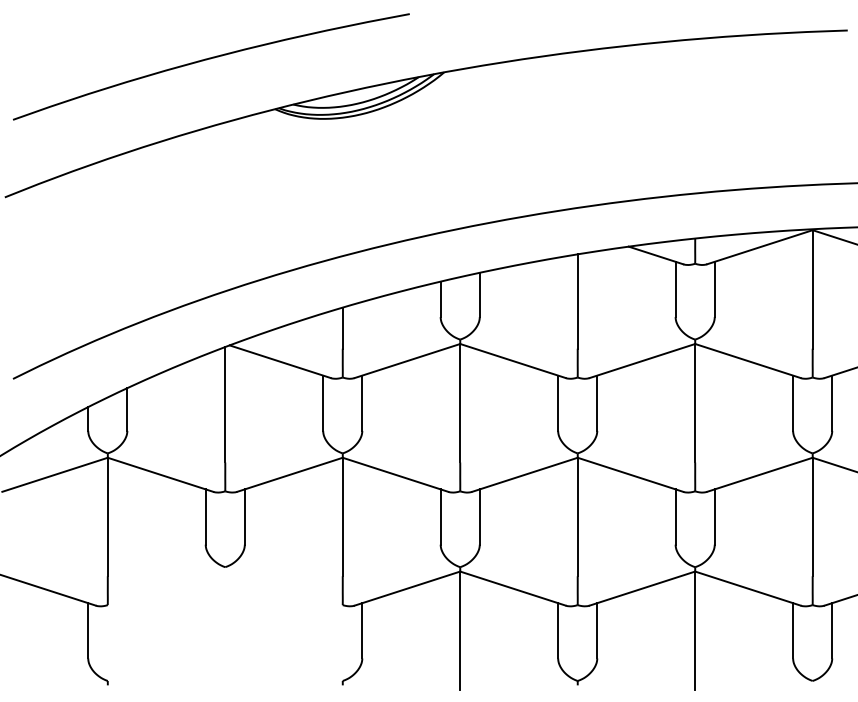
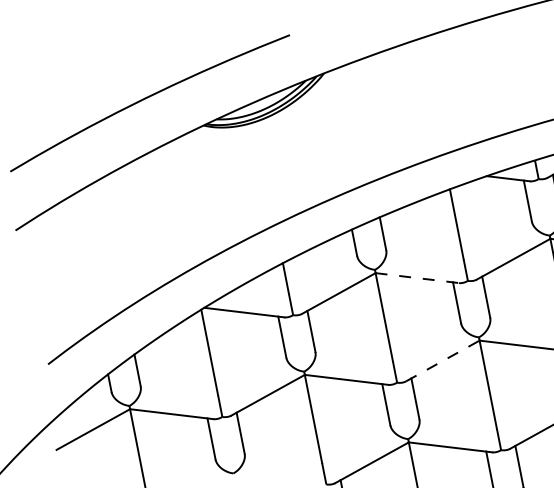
line: (513, 361) -> (417, 278), solid -> dashed
line: (525, 474) -> (443, 360), solid -> dashed

